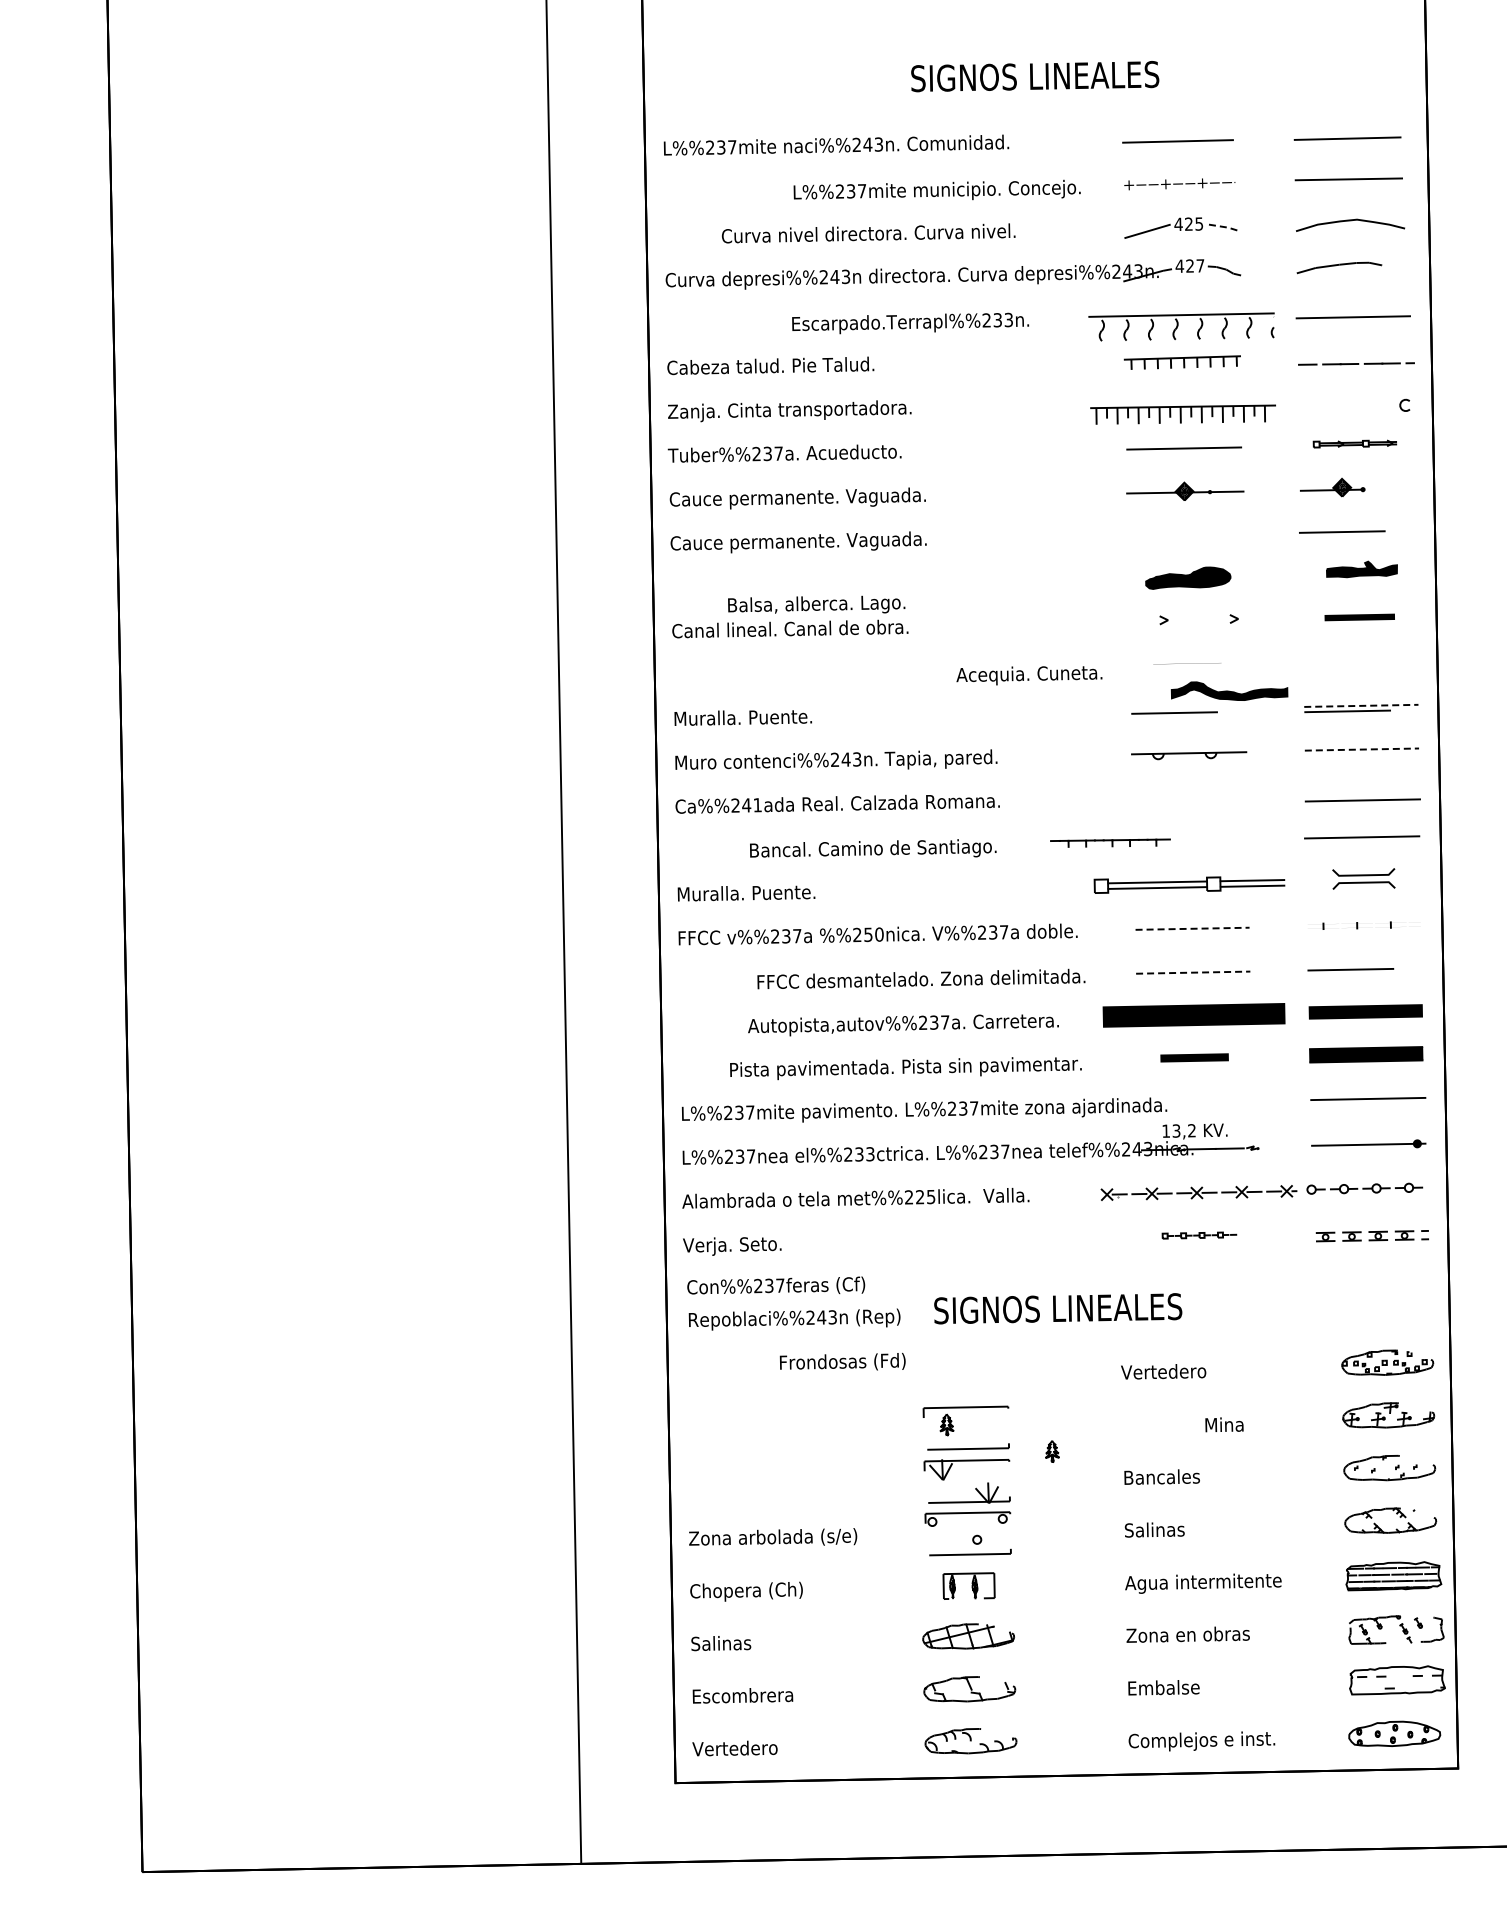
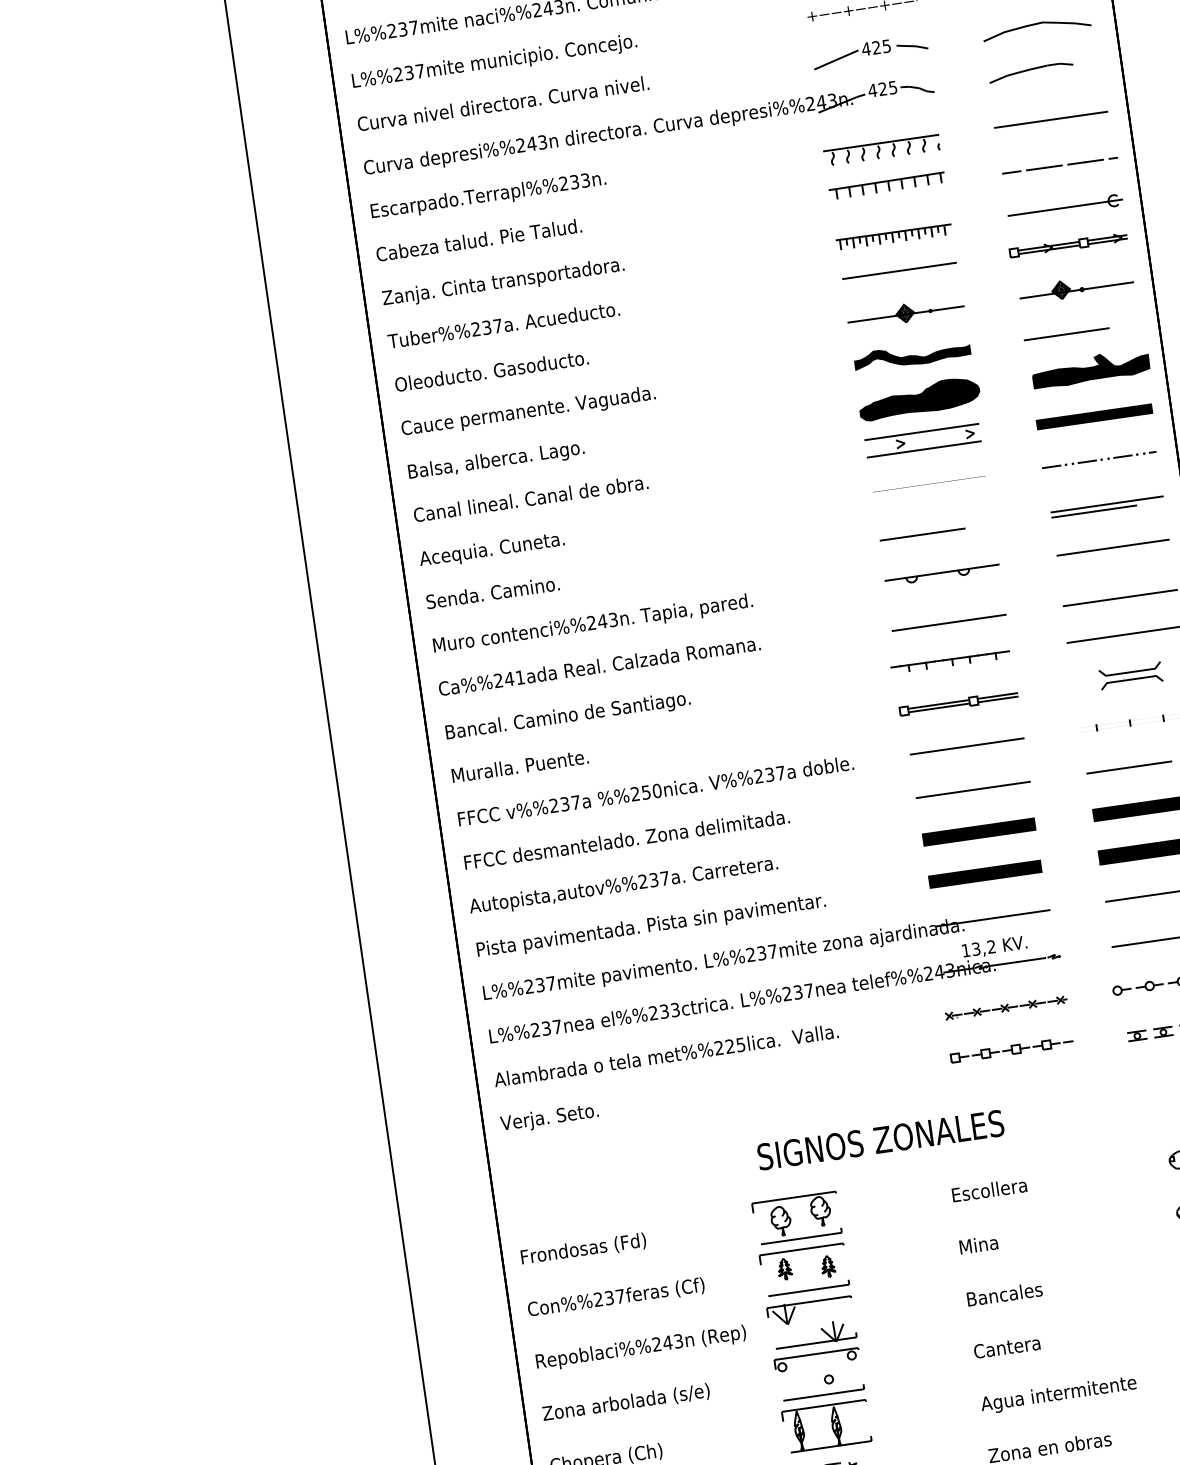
text: (936, 189) -> (493, 60), moved
line: (1225, 227) -> (913, 46), dashed -> solid
text: (868, 233) -> (503, 103), moved
text: (1200, 265) -> (893, 87), 427 -> 425
text: (910, 323) -> (488, 196), moved
part: (1181, 326) -> (881, 150), size x0.62
line: (1356, 406) -> (1065, 207), added
part: (1182, 413) -> (893, 236), size x0.62
part: (1354, 443) -> (1067, 244), size x1.43
line: (1389, 488) -> (1108, 285), added
text: (801, 498) -> (525, 367), Cauce permanente. Vaguada. -> Oleoducto. Gasoducto.
part: (1361, 569) -> (1090, 369), size x1.67
part: (1188, 578) -> (919, 399), size x1.43
text: (816, 604) -> (496, 460), moved
line: (1186, 611) -> (921, 432), added
part: (1359, 617) -> (1094, 416), size x1.67
line: (1186, 628) -> (924, 449), added
part: (1358, 660) -> (1098, 459), added
part: (1187, 663) -> (929, 483), size x1.67
text: (1029, 675) -> (492, 550), moved
part: (1229, 690) -> (912, 354), moved
line: (1361, 705) -> (1107, 504), dashed -> solid
text: (743, 717) -> (495, 592), Muralla. Puente. -> Senda. Camino.
line: (1362, 749) -> (1113, 547), dashed -> solid
line: (1189, 803) -> (948, 622), added
part: (1110, 842) -> (950, 661), moved
text: (873, 848) -> (568, 715), moved
part: (1189, 885) -> (958, 703), size x0.62
line: (1192, 928) -> (967, 746), dashed -> solid
line: (1193, 972) -> (973, 789), dashed -> solid
text: (921, 978) -> (626, 838), moved
part: (1193, 1014) -> (978, 831), size x0.62
text: (903, 1025) -> (623, 886), moved
part: (1194, 1057) -> (985, 873), size x1.67
text: (905, 1068) -> (650, 926), moved
line: (1196, 1102) -> (992, 918), added
part: (1198, 1193) -> (1005, 1008), size x0.62
part: (1199, 1235) -> (1011, 1049), size x1.67
text: (776, 1285) -> (616, 1296), moved
text: (1058, 1308) -> (881, 1139), SIGNOS LINEALES -> SIGNOS ZONALES
text: (794, 1319) -> (640, 1348), moved
text: (842, 1361) -> (583, 1248), moved
text: (1163, 1371) -> (993, 1189), Vertedero -> Escollera
part: (964, 1375) -> (796, 1217), added
text: (1224, 1424) -> (978, 1244), moved
part: (1052, 1451) -> (828, 1266), moved
text: (1157, 1529) -> (1006, 1346), Salinas -> Cantera
part: (968, 1585) -> (826, 1425), size x1.67

